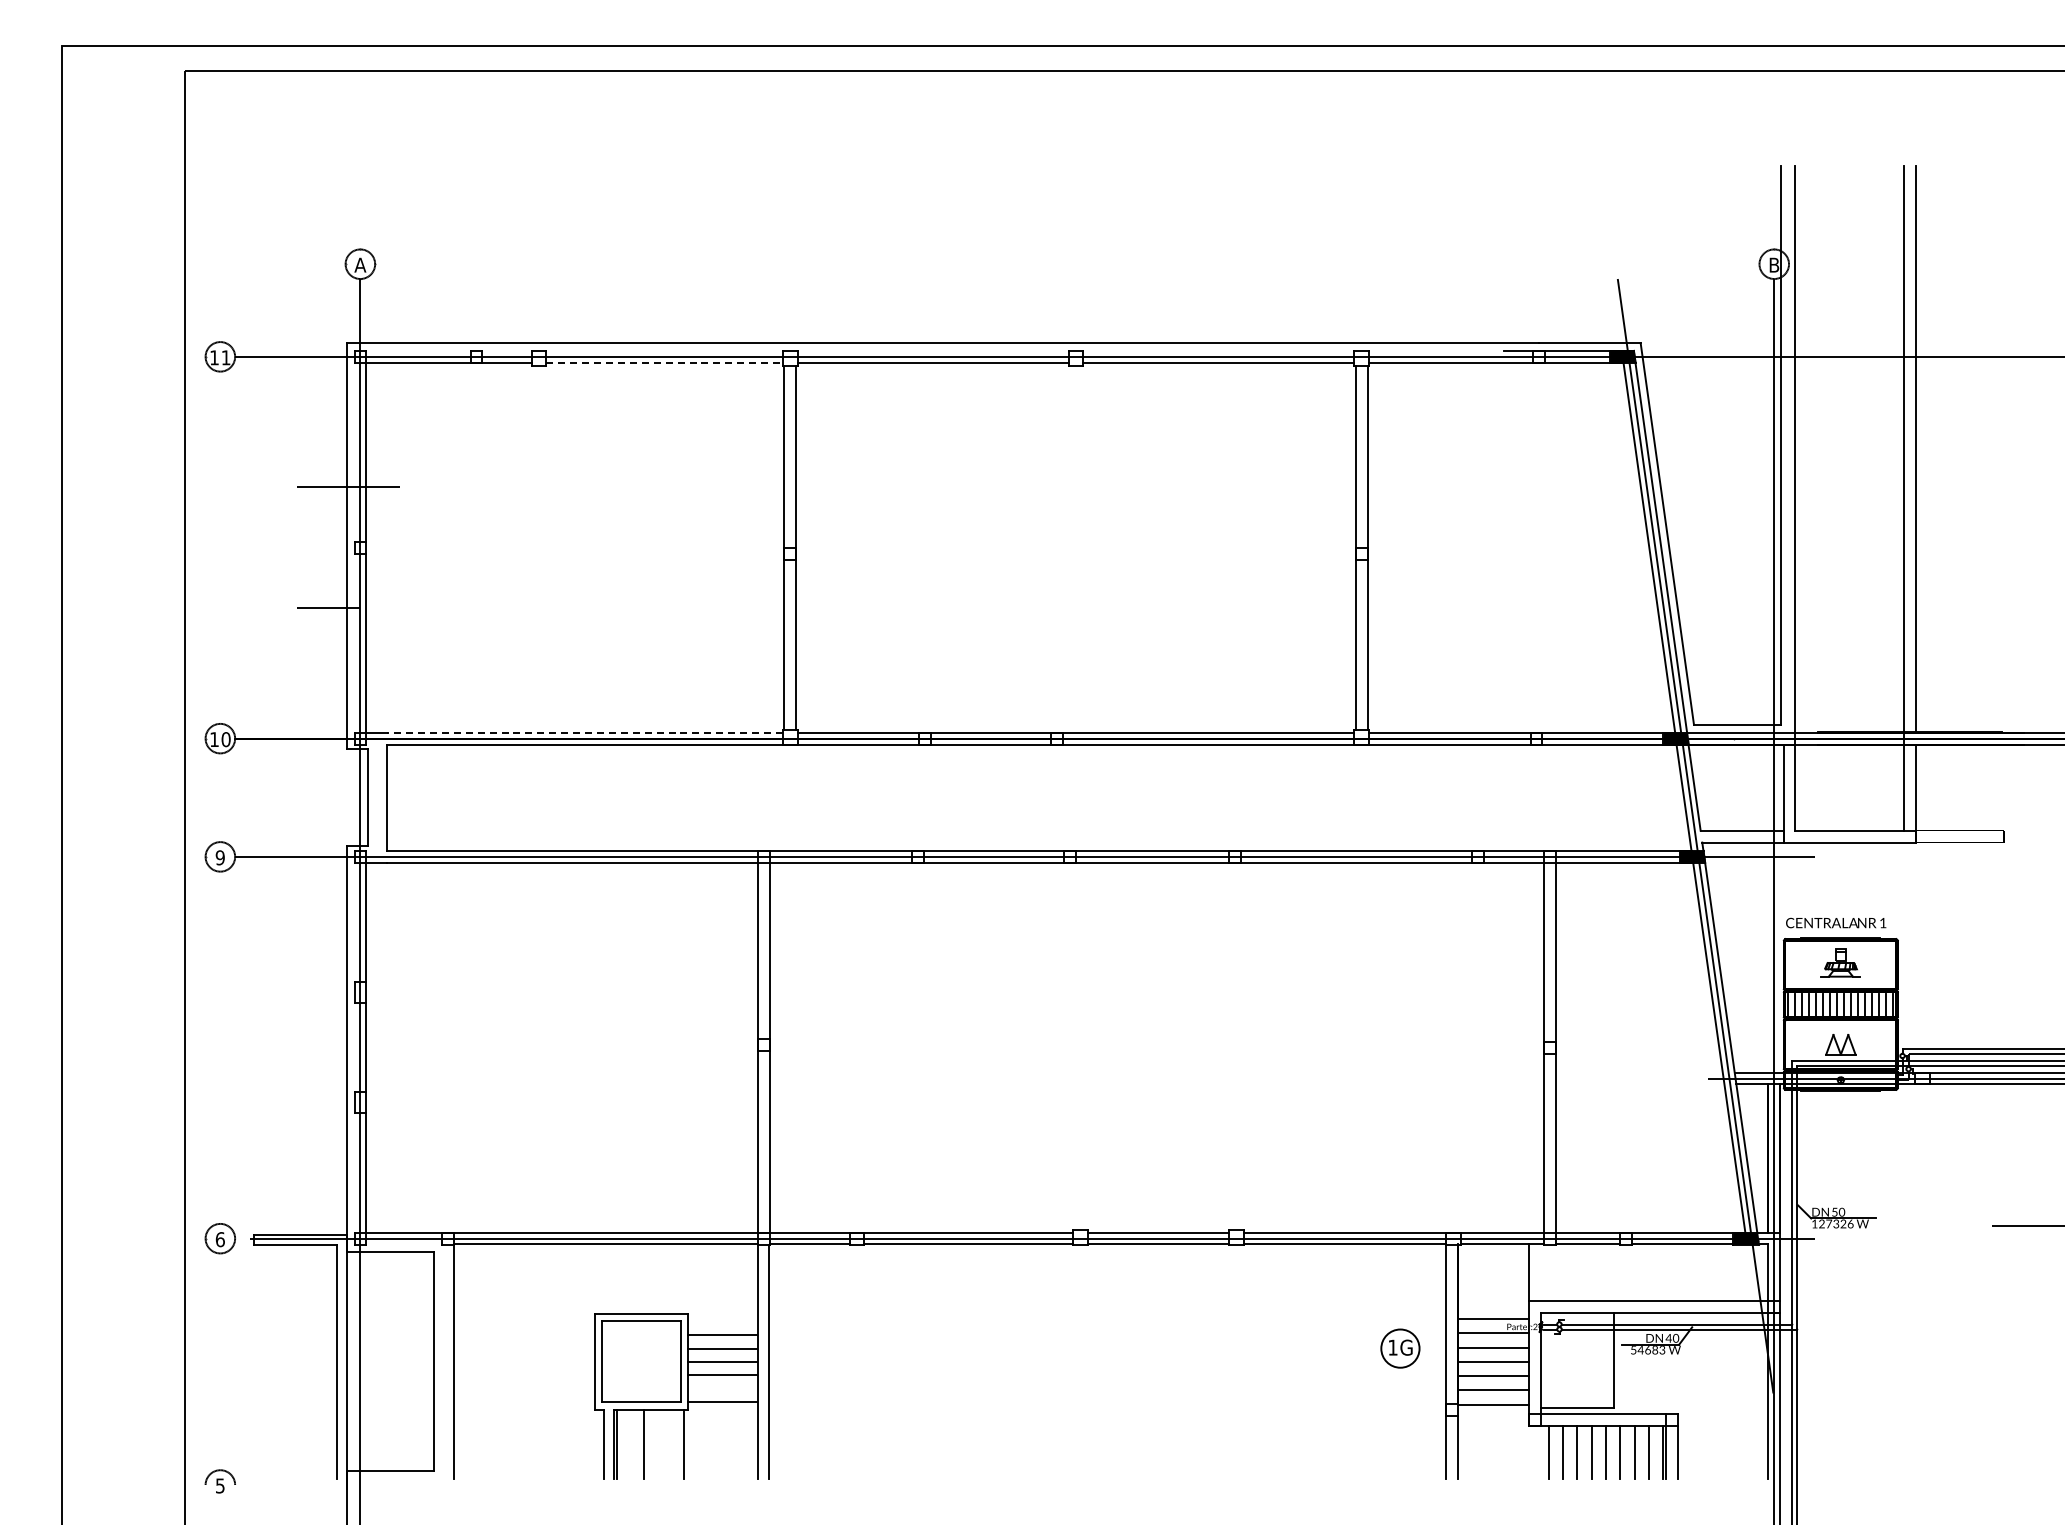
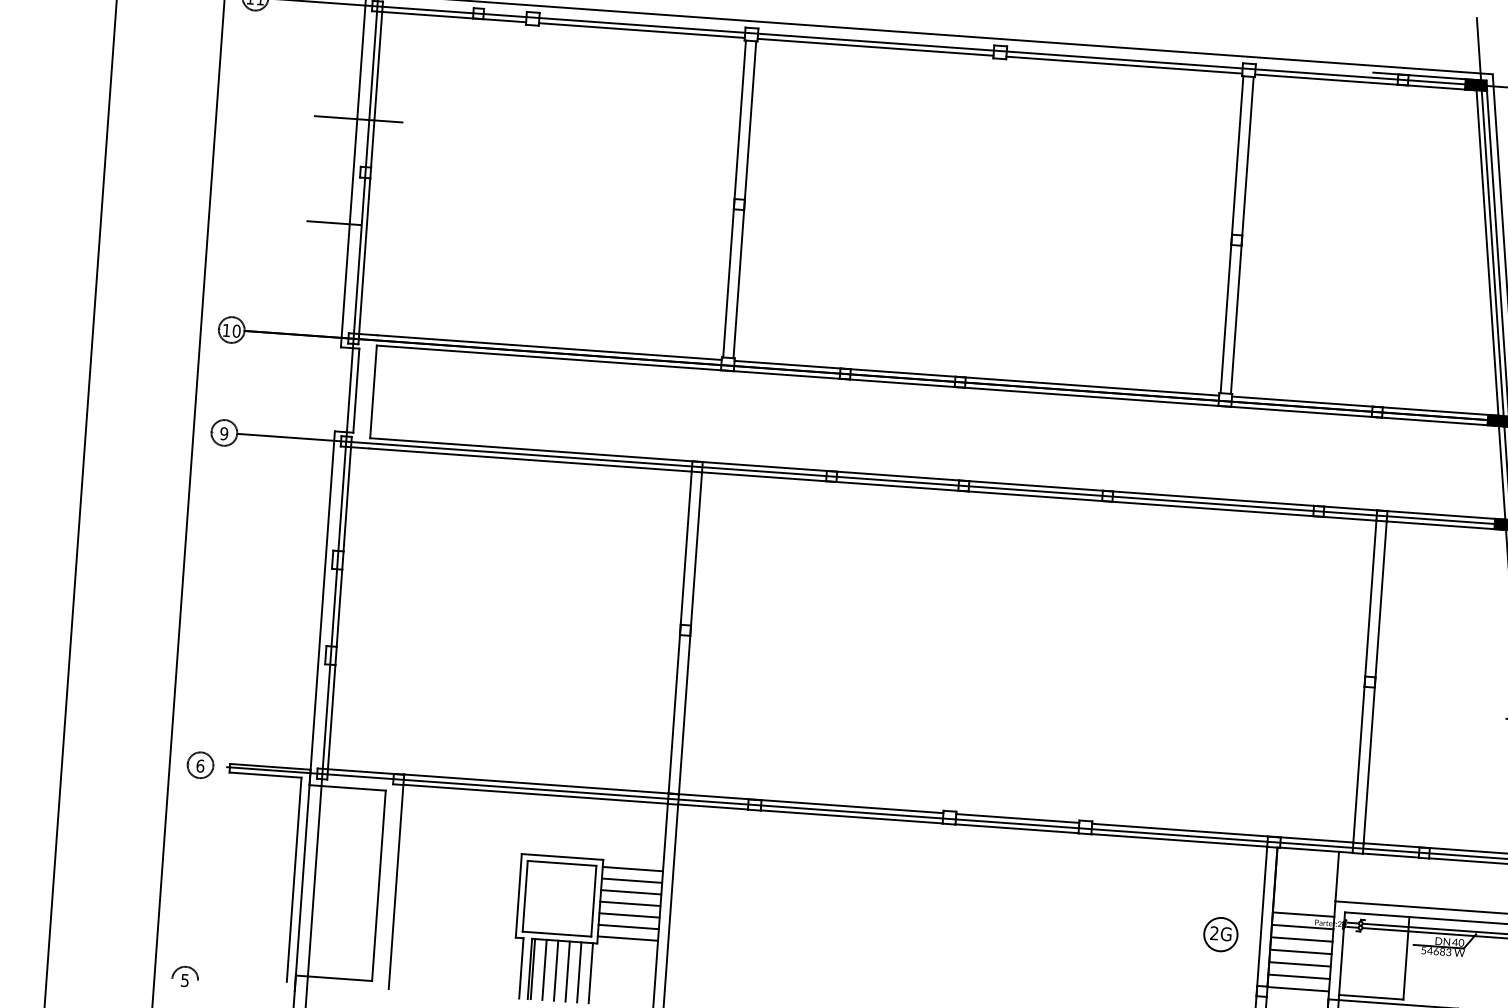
line: (665, 362) -> (642, 30), dashed -> solid
line: (585, 732) -> (549, 347), dashed -> solid
line: (722, 1321) -> (632, 868), added
text: (1392, 1347) -> (1214, 933), 1G -> 2G
line: (722, 1388) -> (628, 927), added
line: (630, 1443) -> (544, 969), added
line: (656, 1443) -> (567, 970), added
line: (670, 1443) -> (579, 971), added

